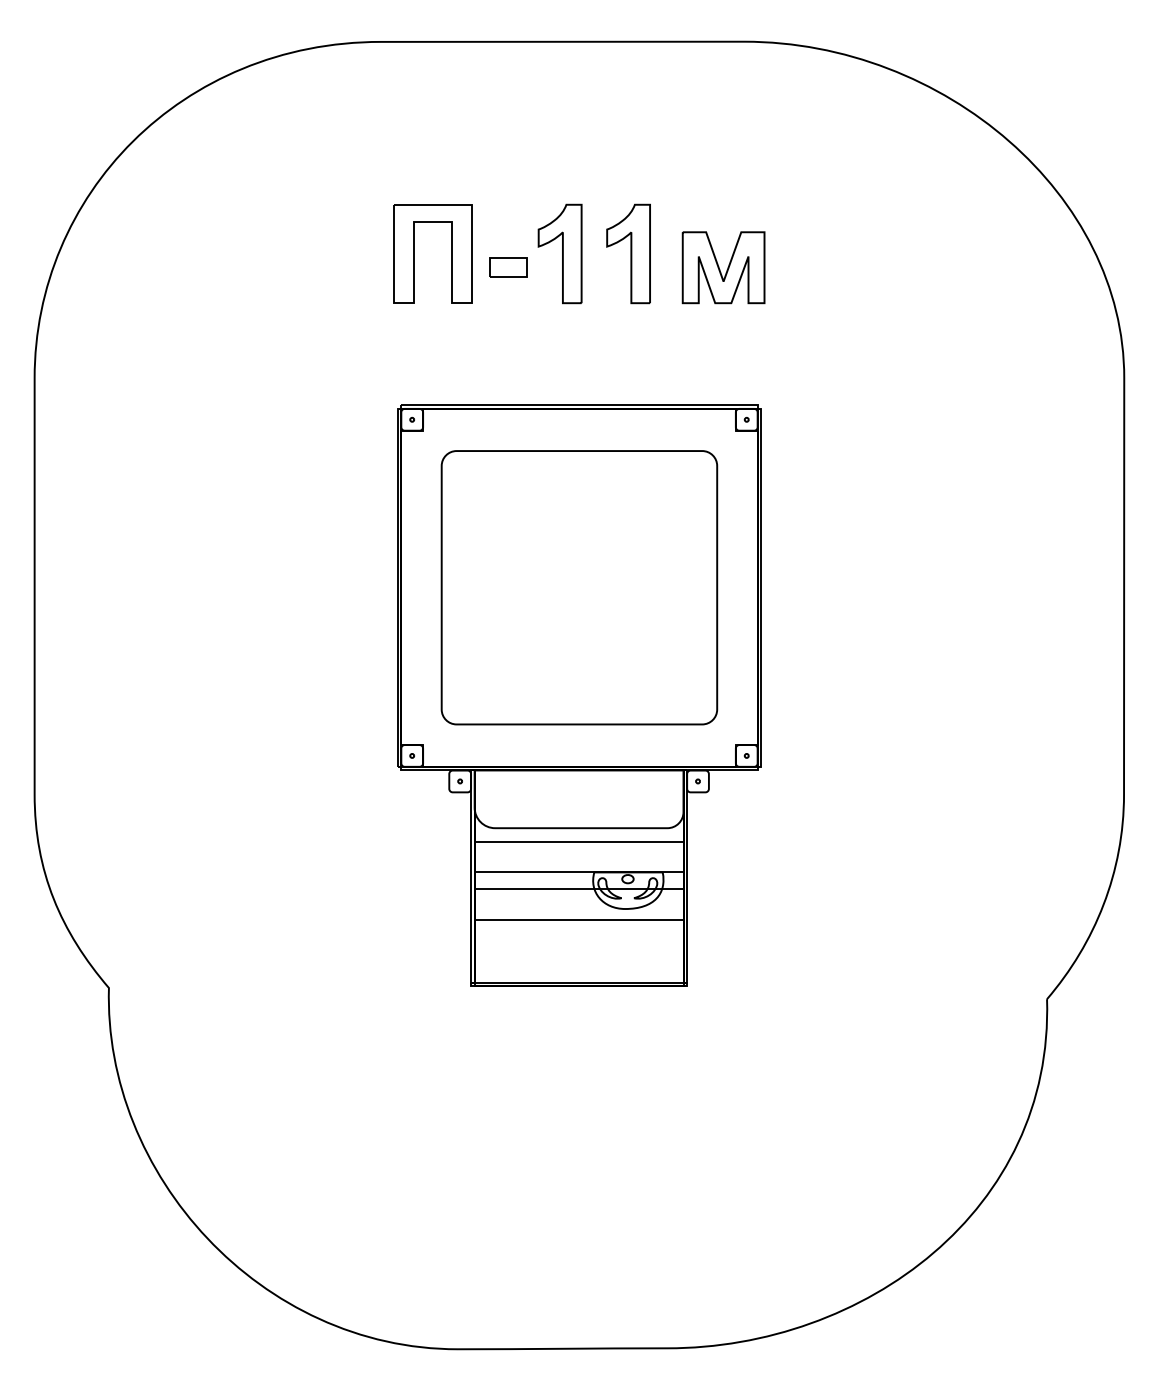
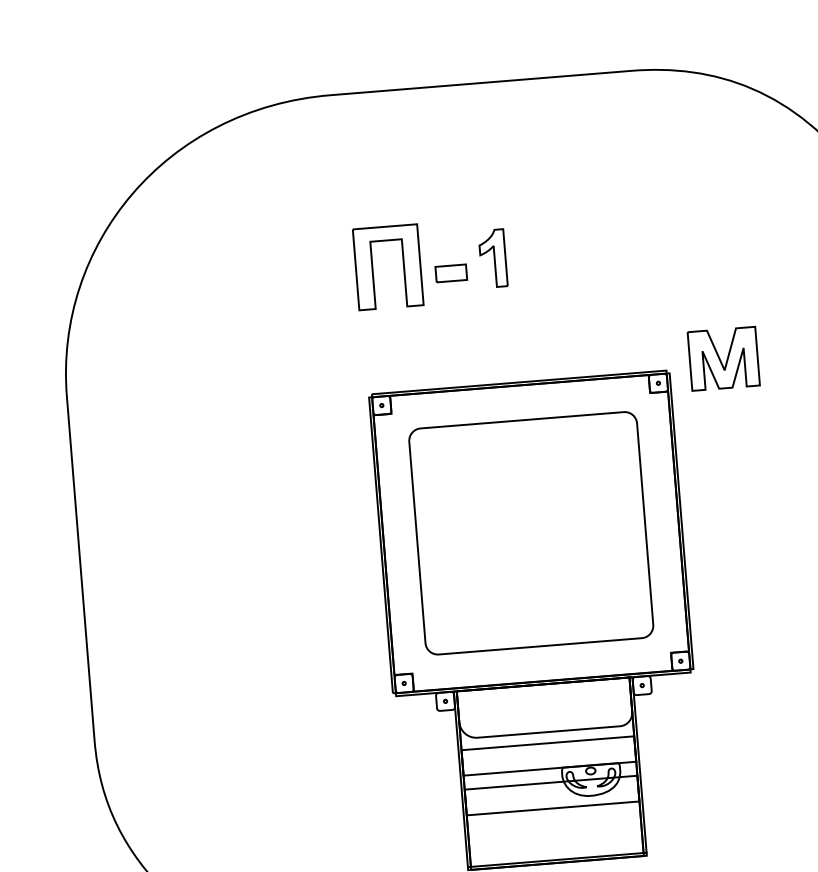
part: (559, 253) -> (492, 258), size x0.7
part: (628, 253) -> (549, 253), removed
part: (723, 267) -> (723, 358), moved

